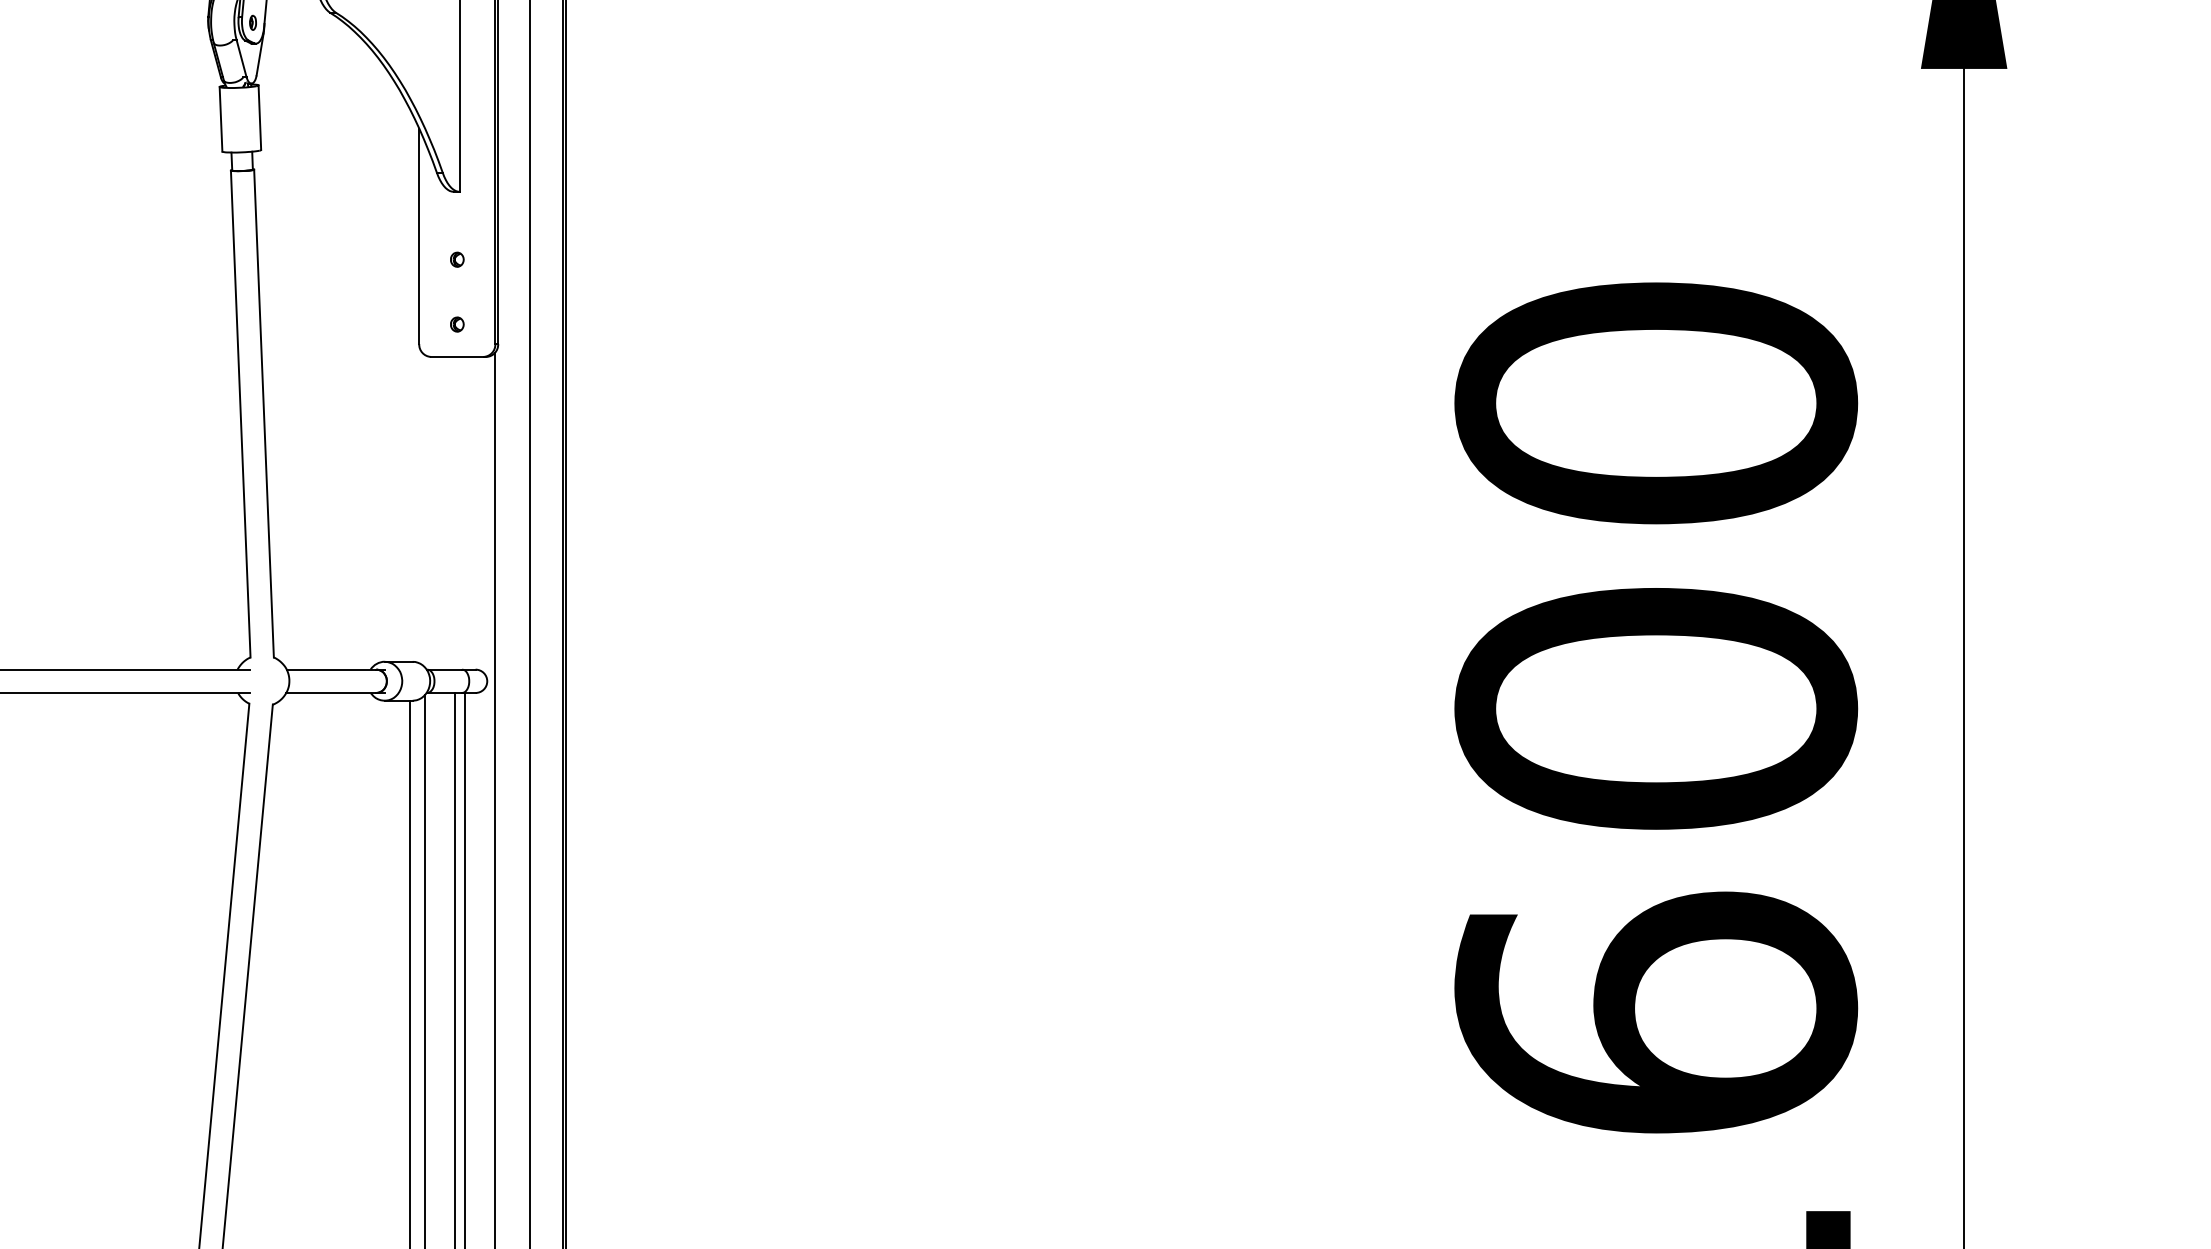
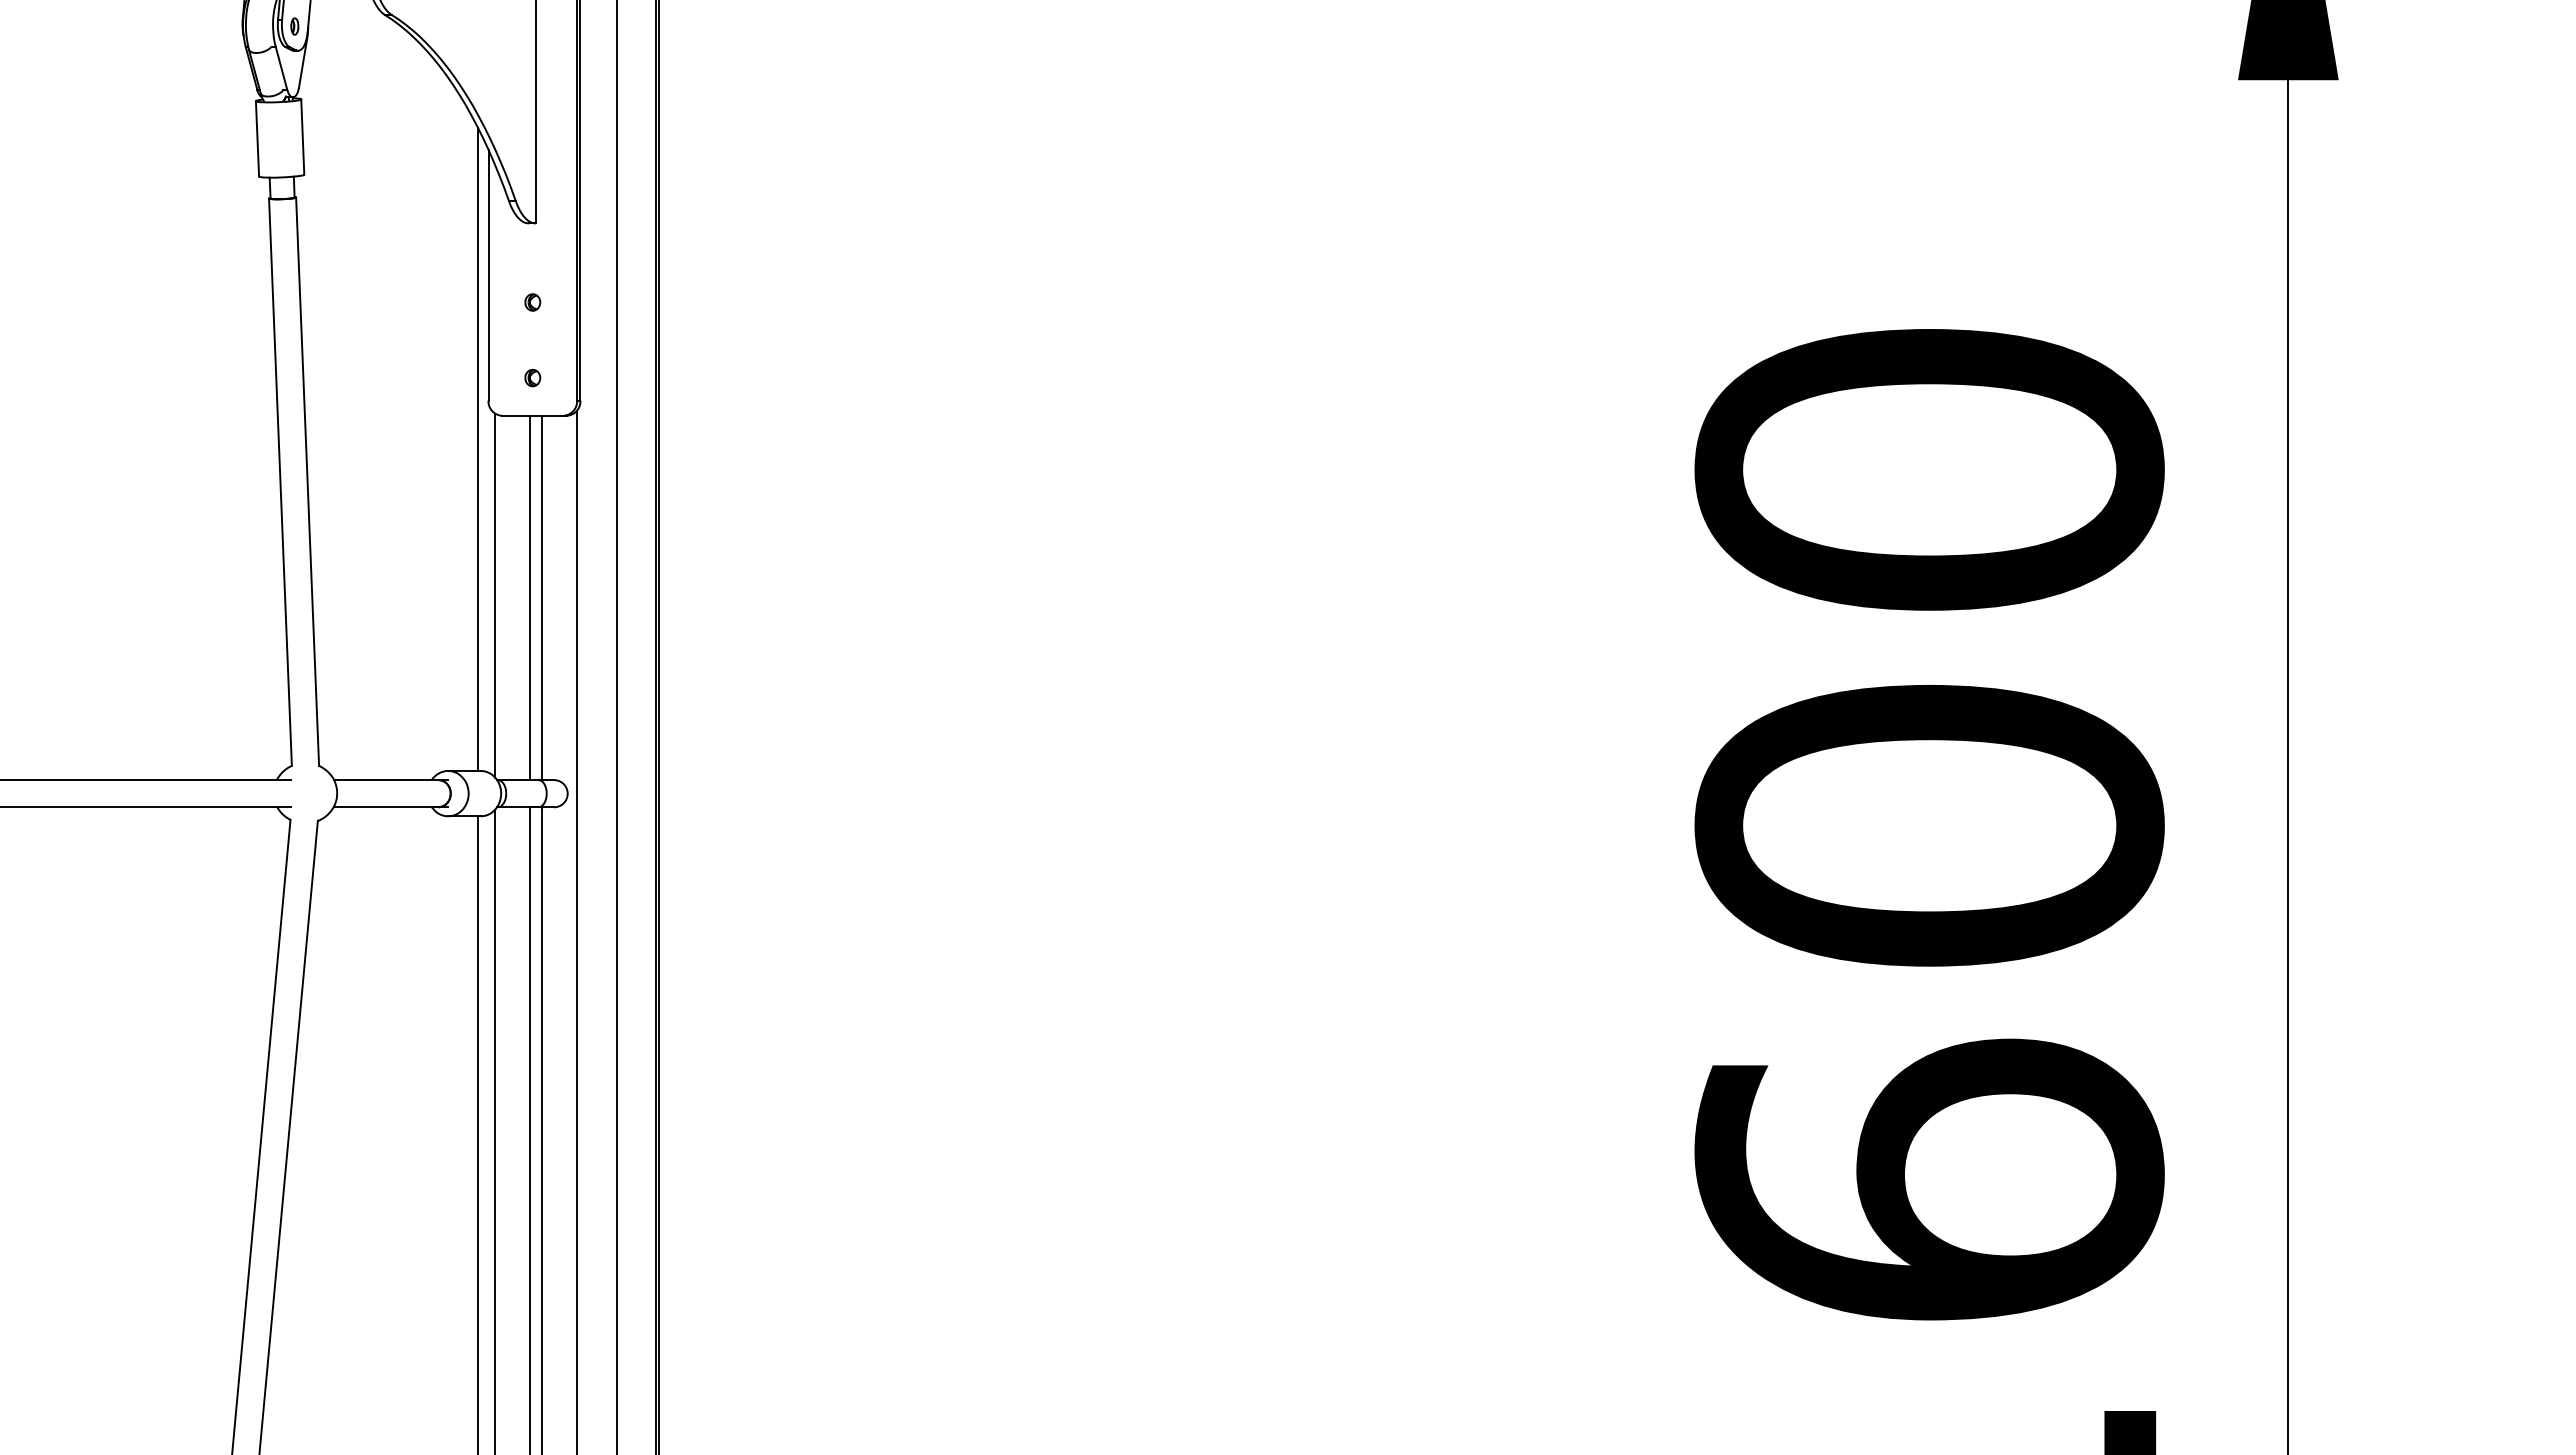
line: (409, 385) -> (477, 449), added
line: (425, 511) -> (495, 595), added
line: (454, 512) -> (529, 597), added
line: (465, 512) -> (542, 597), added

